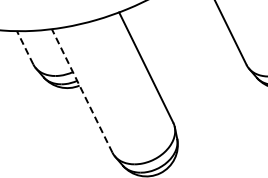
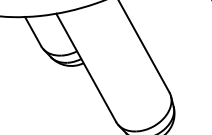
line: (25, 47) -> (33, 31), dashed -> solid
line: (82, 90) -> (86, 67), dashed -> solid

